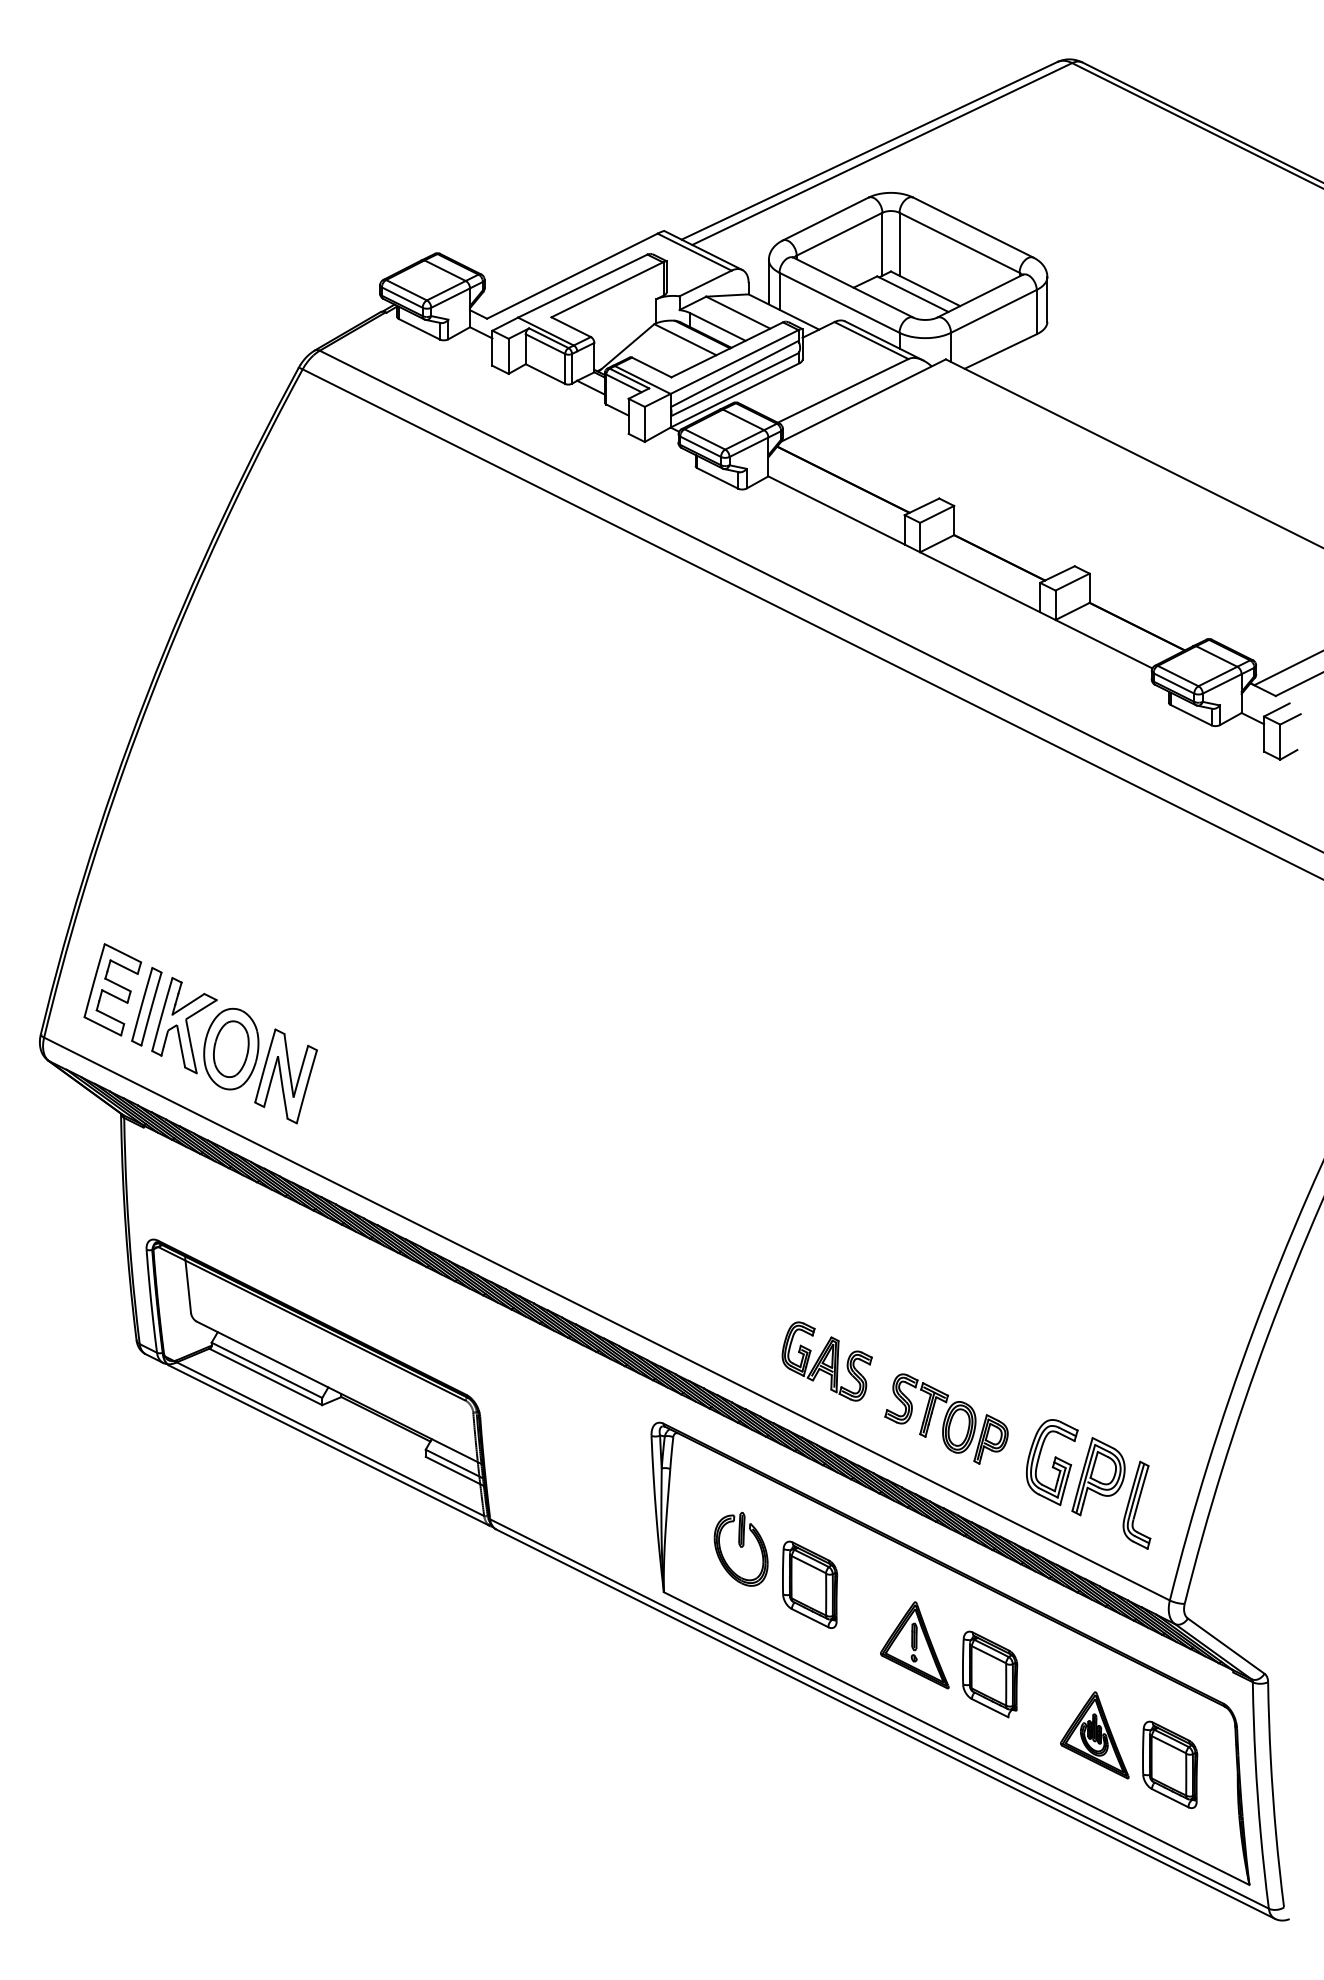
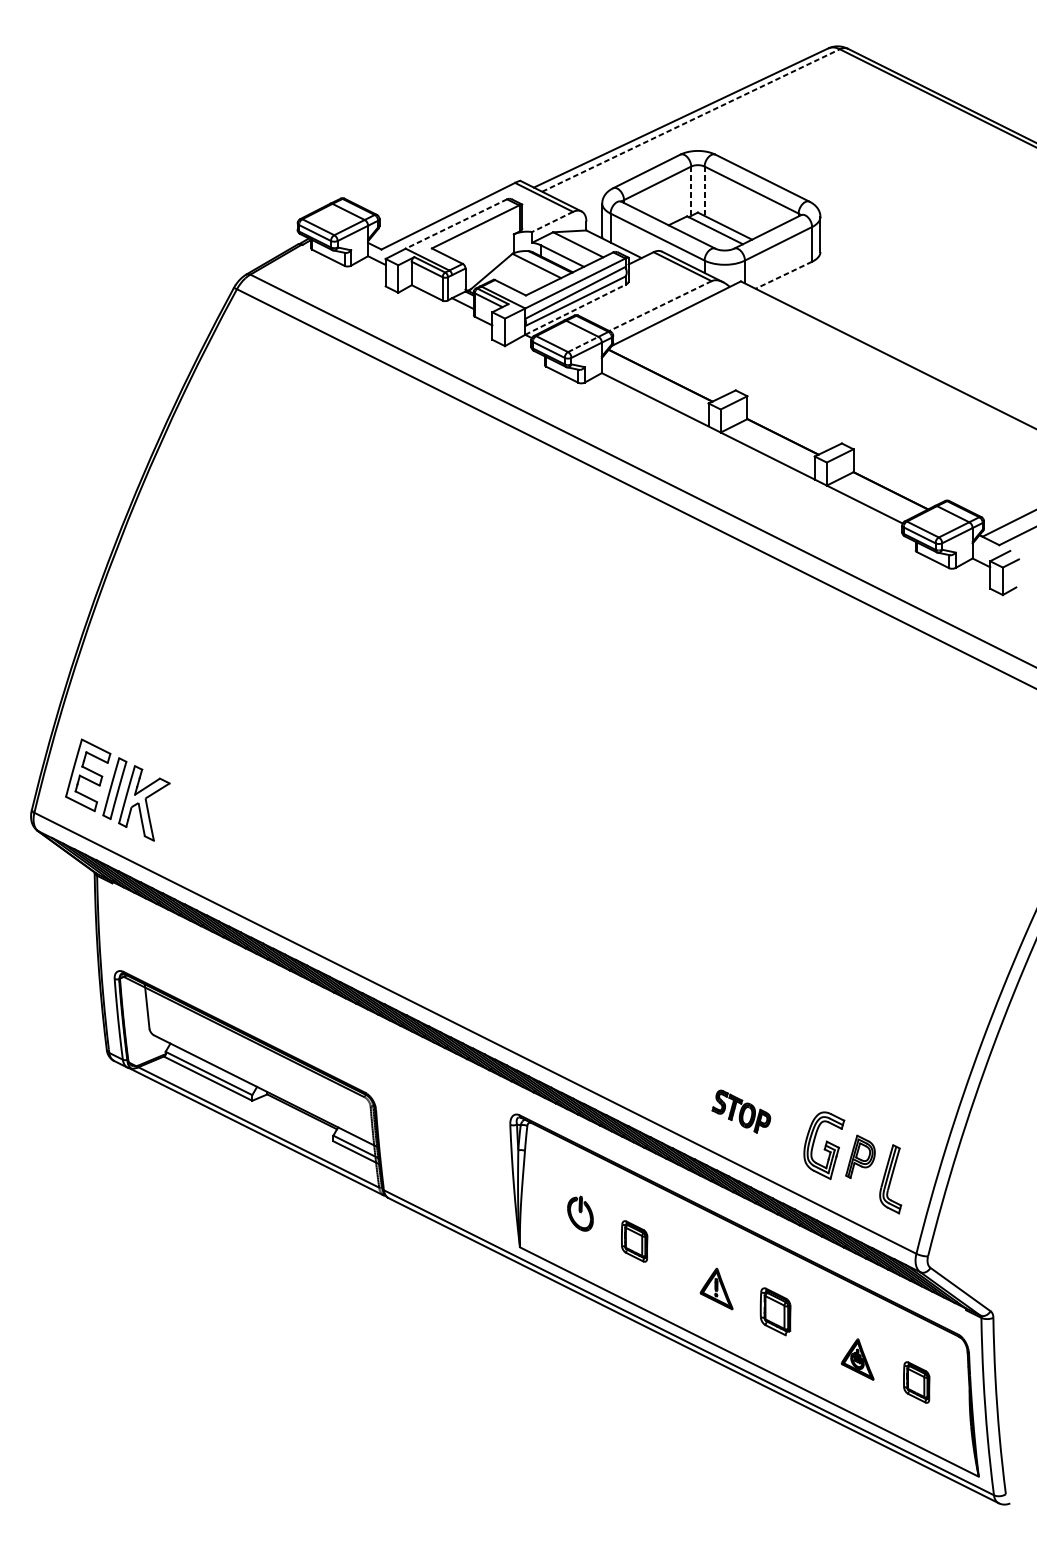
line: (882, 154) -> (691, 120), solid -> dashed
line: (882, 244) -> (691, 191), solid -> dashed
line: (899, 244) -> (704, 191), solid -> dashed
line: (705, 283) -> (552, 221), solid -> dashed
line: (582, 286) -> (456, 224), solid -> dashed
line: (1000, 351) -> (783, 275), solid -> dashed
line: (843, 390) -> (660, 305), solid -> dashed
line: (735, 395) -> (576, 309), solid -> dashed
line: (744, 439) -> (583, 344), solid -> dashed
part: (260, 1065) -> (203, 834), removed
part: (826, 1361) -> (647, 1066), removed
part: (946, 1418) -> (741, 1111), size x0.6
part: (1098, 1476) -> (860, 1156), size x0.7
part: (740, 1548) -> (580, 1213), size x0.6
part: (810, 1584) -> (634, 1241), size x0.6
part: (914, 1645) -> (716, 1289), size x0.6
part: (990, 1674) -> (775, 1311), size x0.7
part: (1094, 1735) -> (857, 1359), size x0.6
part: (1170, 1764) -> (916, 1382), size x0.6

